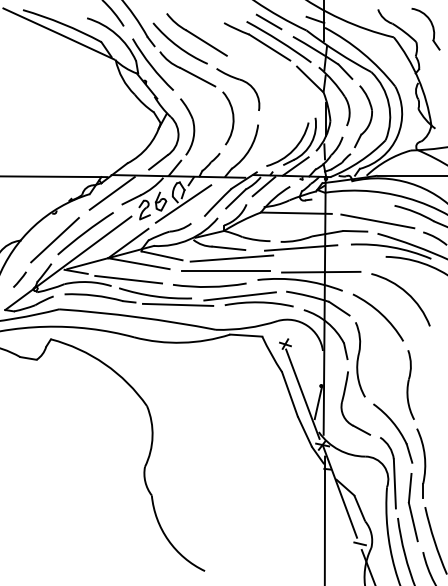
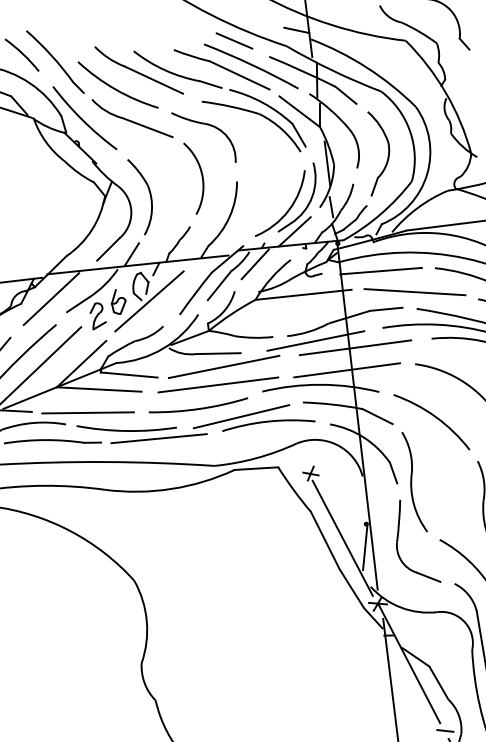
part: (253, 64) -> (220, 101), added
line: (355, 202) -> (381, 270), added
line: (329, 256) -> (355, 347), added

